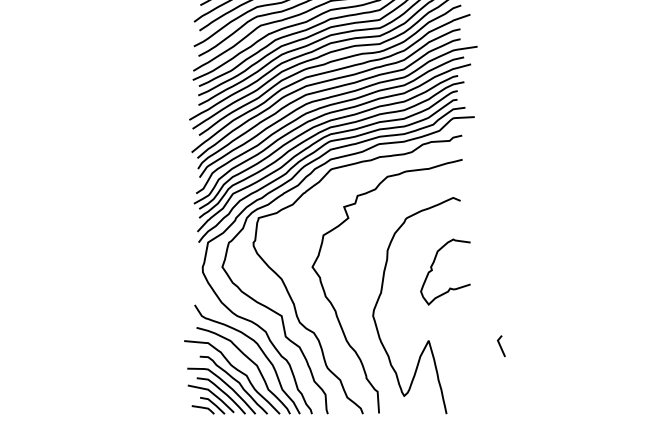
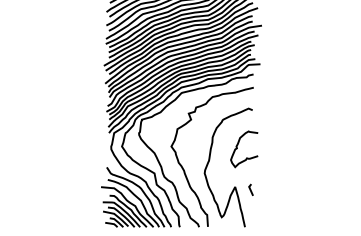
line: (500, 345) -> (250, 189), moved

